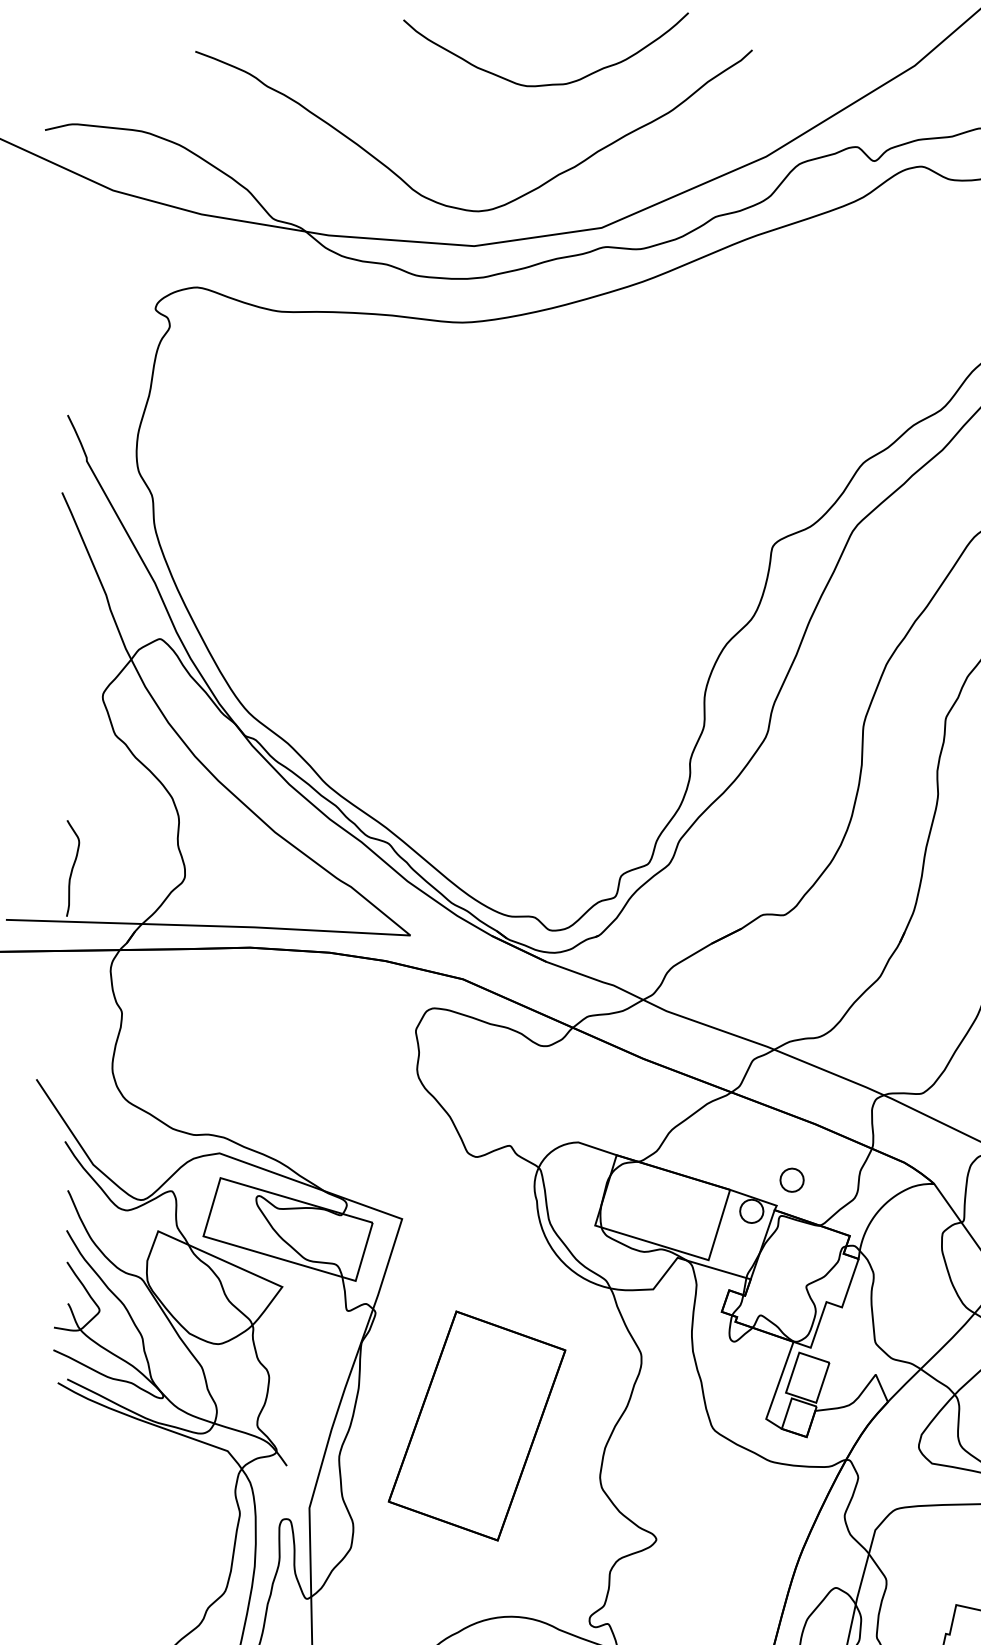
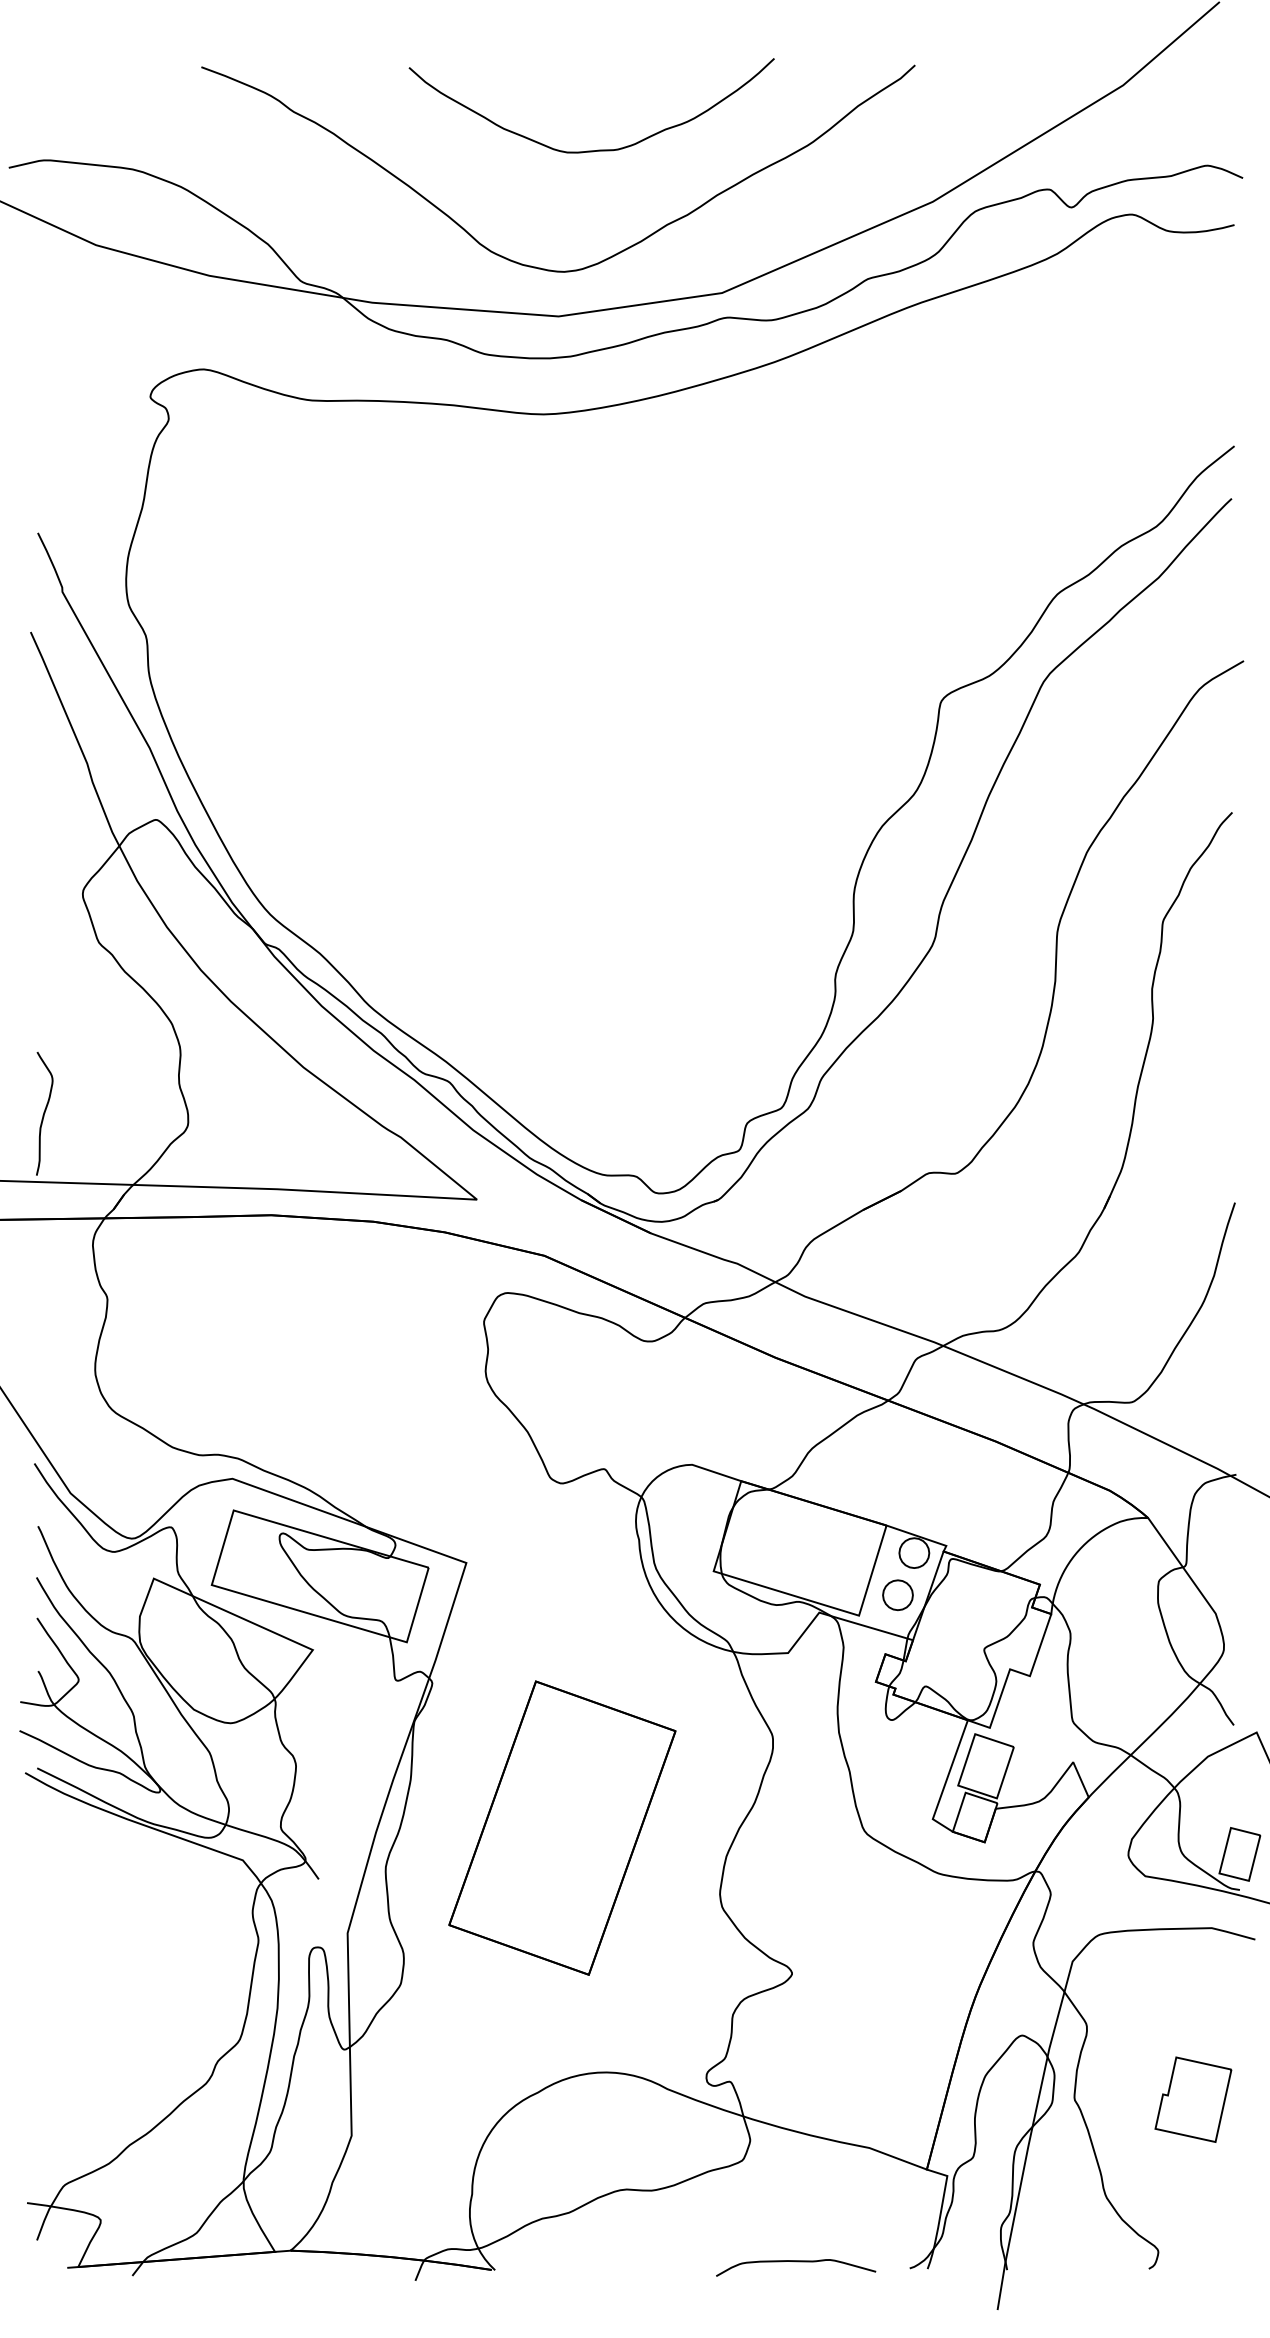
curve: (550, 83) -> (597, 149), moved
part: (791, 1180) -> (897, 1595), moved

